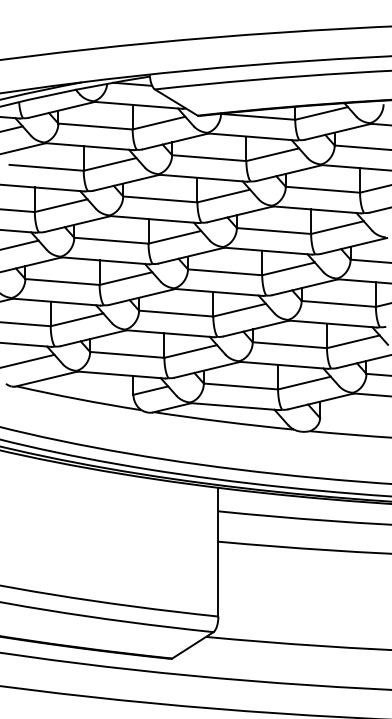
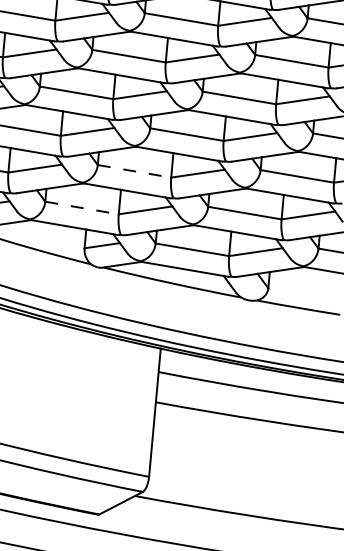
line: (176, 313) -> (134, 171), solid -> dashed
line: (127, 354) -> (82, 207), solid -> dashed

